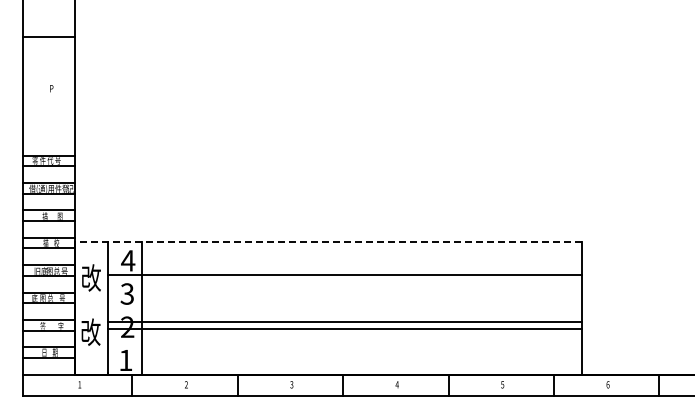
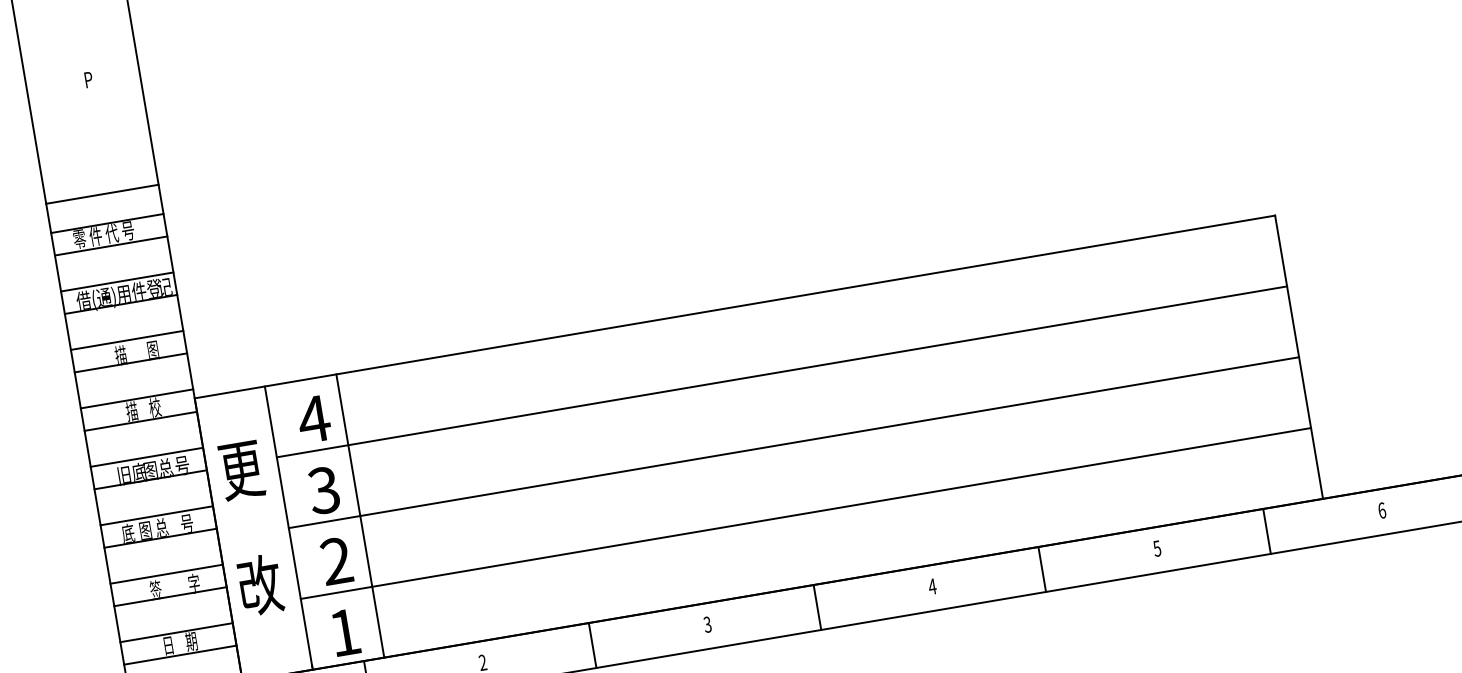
line: (48, 141) -> (100, 193), added
line: (328, 242) -> (734, 307), dashed -> solid
text: (91, 277) -> (241, 468), 改 -> 更
line: (345, 322) -> (794, 442), moved
line: (345, 328) -> (806, 512), moved

